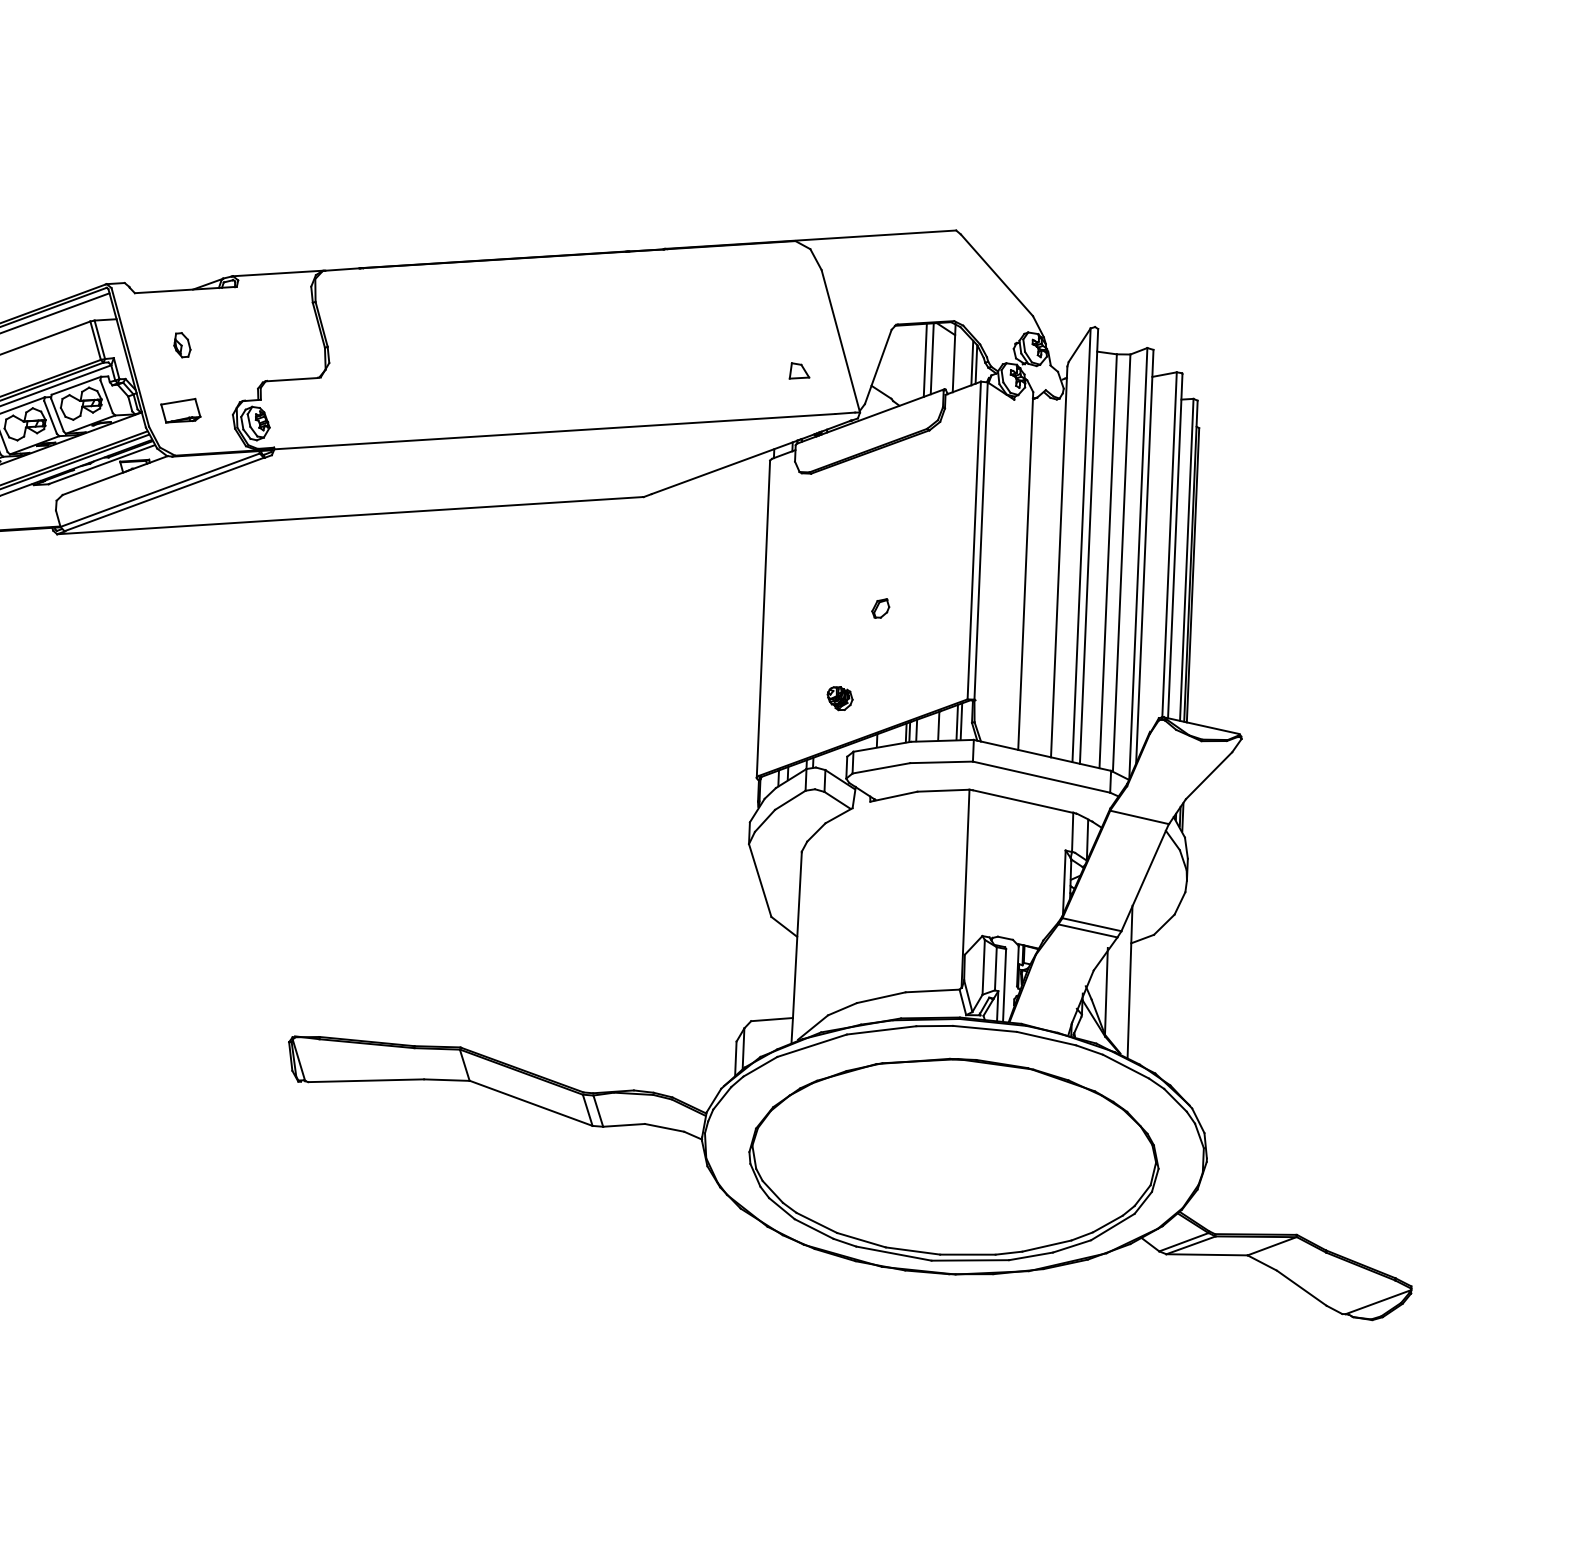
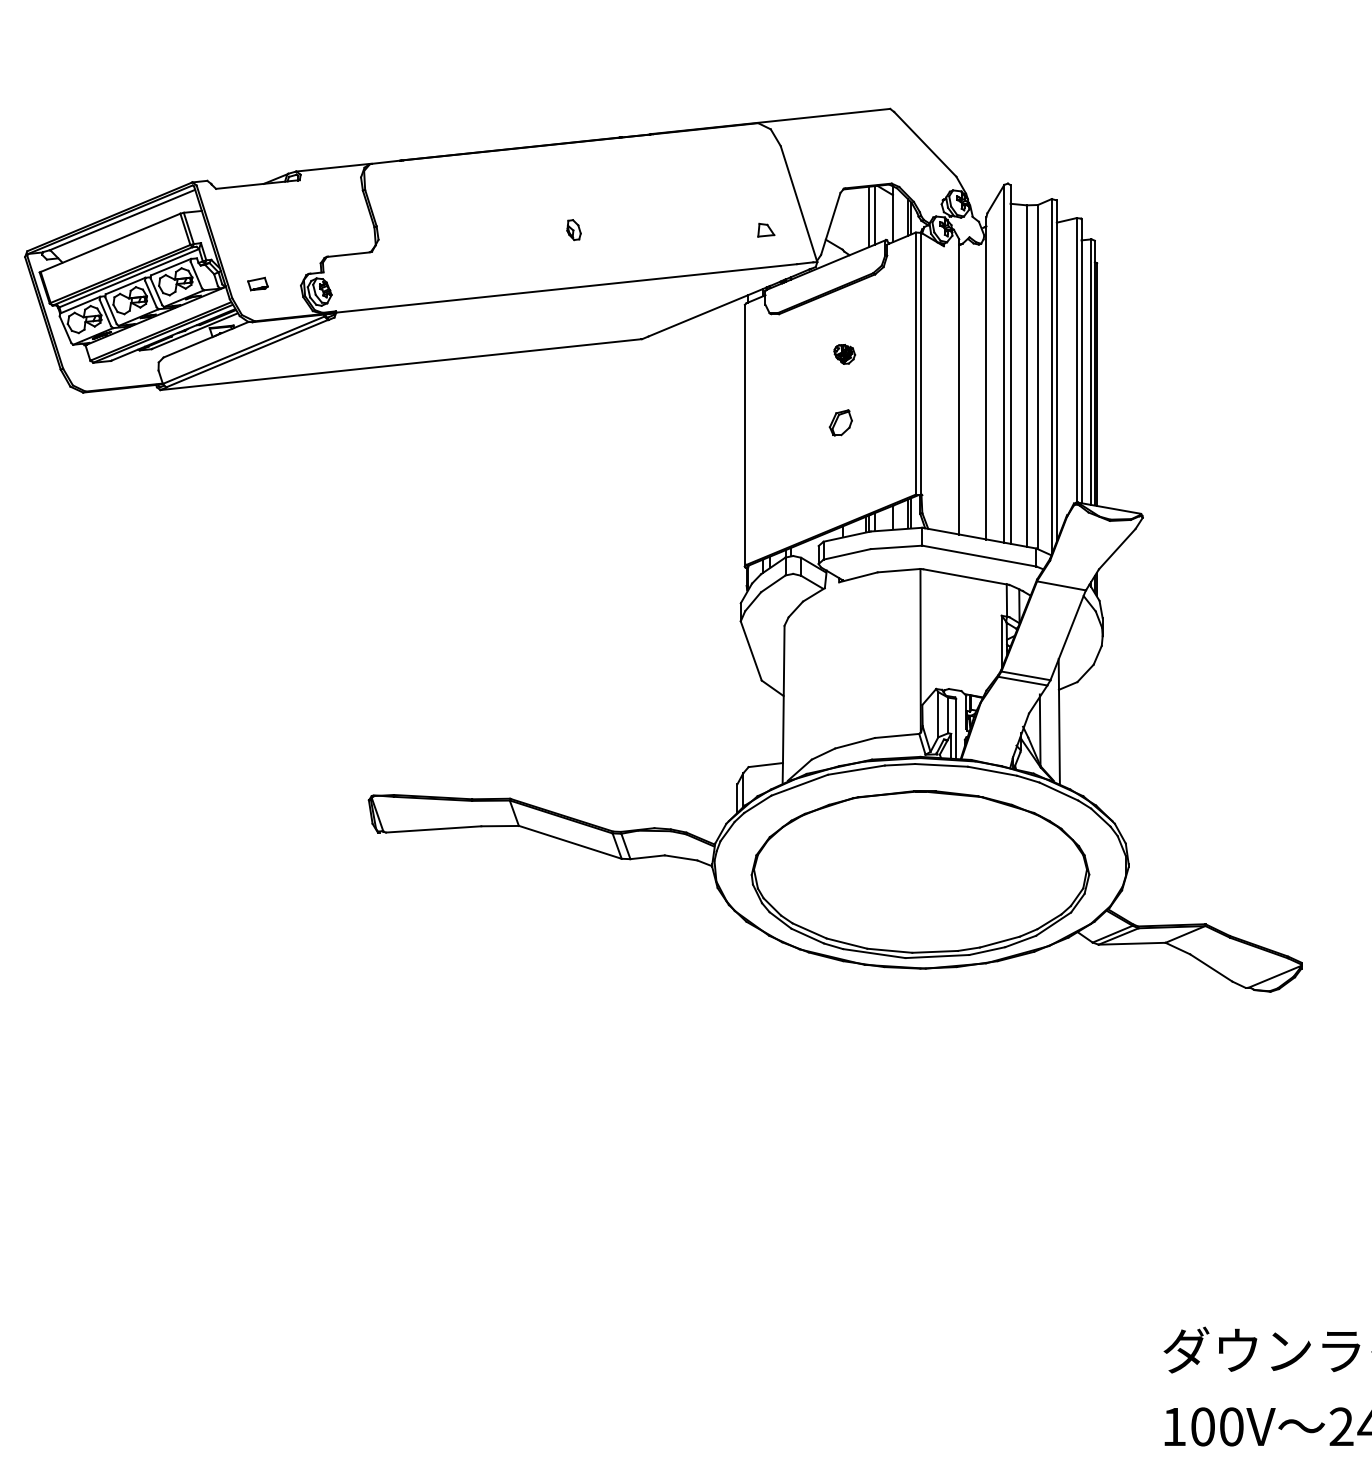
part: (181, 345) -> (573, 230), moved
part: (180, 409) -> (257, 283), size x0.6
part: (881, 608) -> (841, 422), size x1.6
part: (839, 698) -> (844, 354), moved

